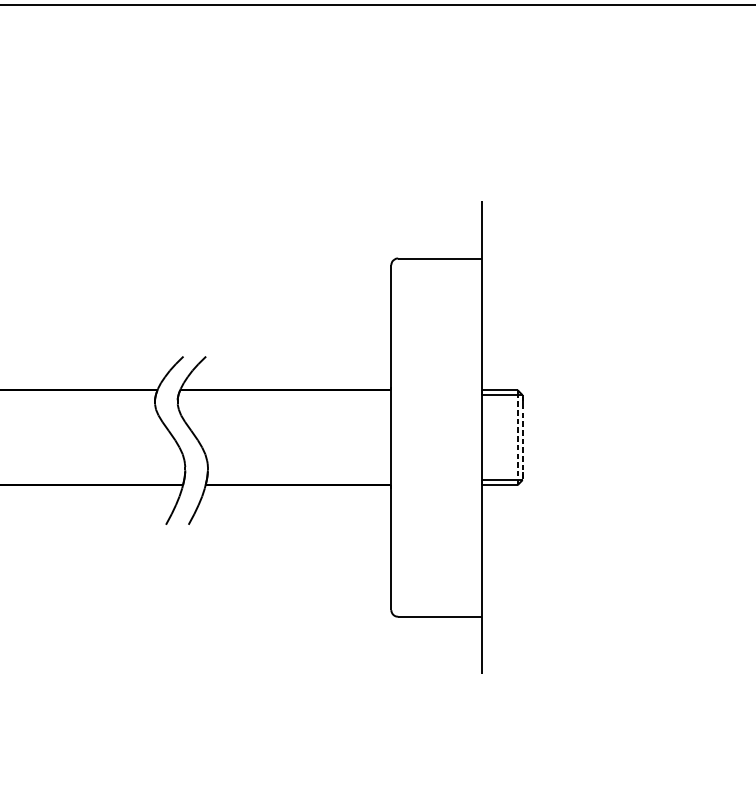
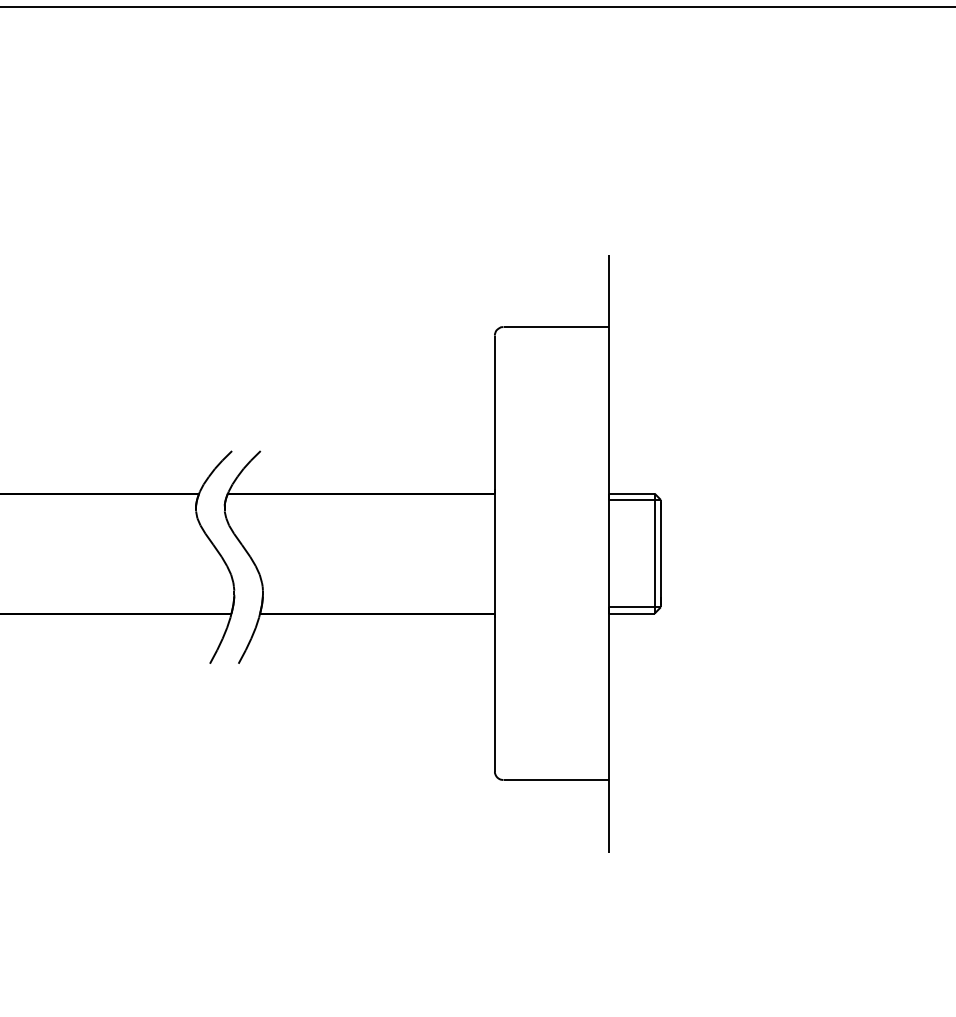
line: (522, 437) -> (660, 553), dashed -> solid
line: (517, 439) -> (654, 556), dashed -> solid

